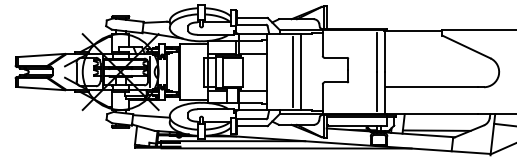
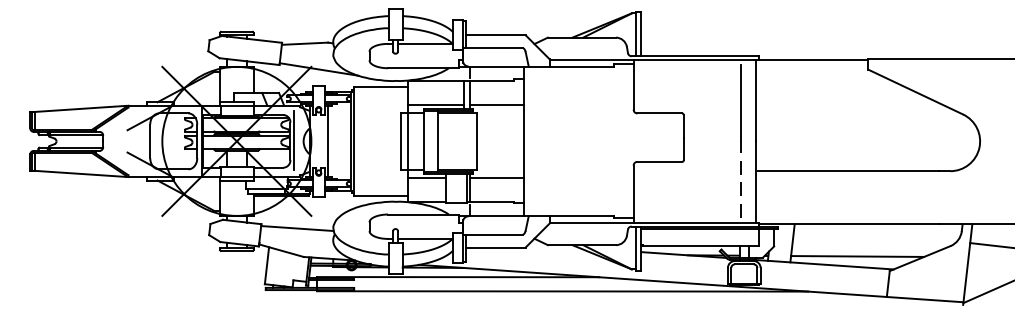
line: (300, 71) -> (589, 140), removed
line: (292, 72) -> (574, 142), removed
line: (377, 90) -> (741, 177), solid -> dashed

